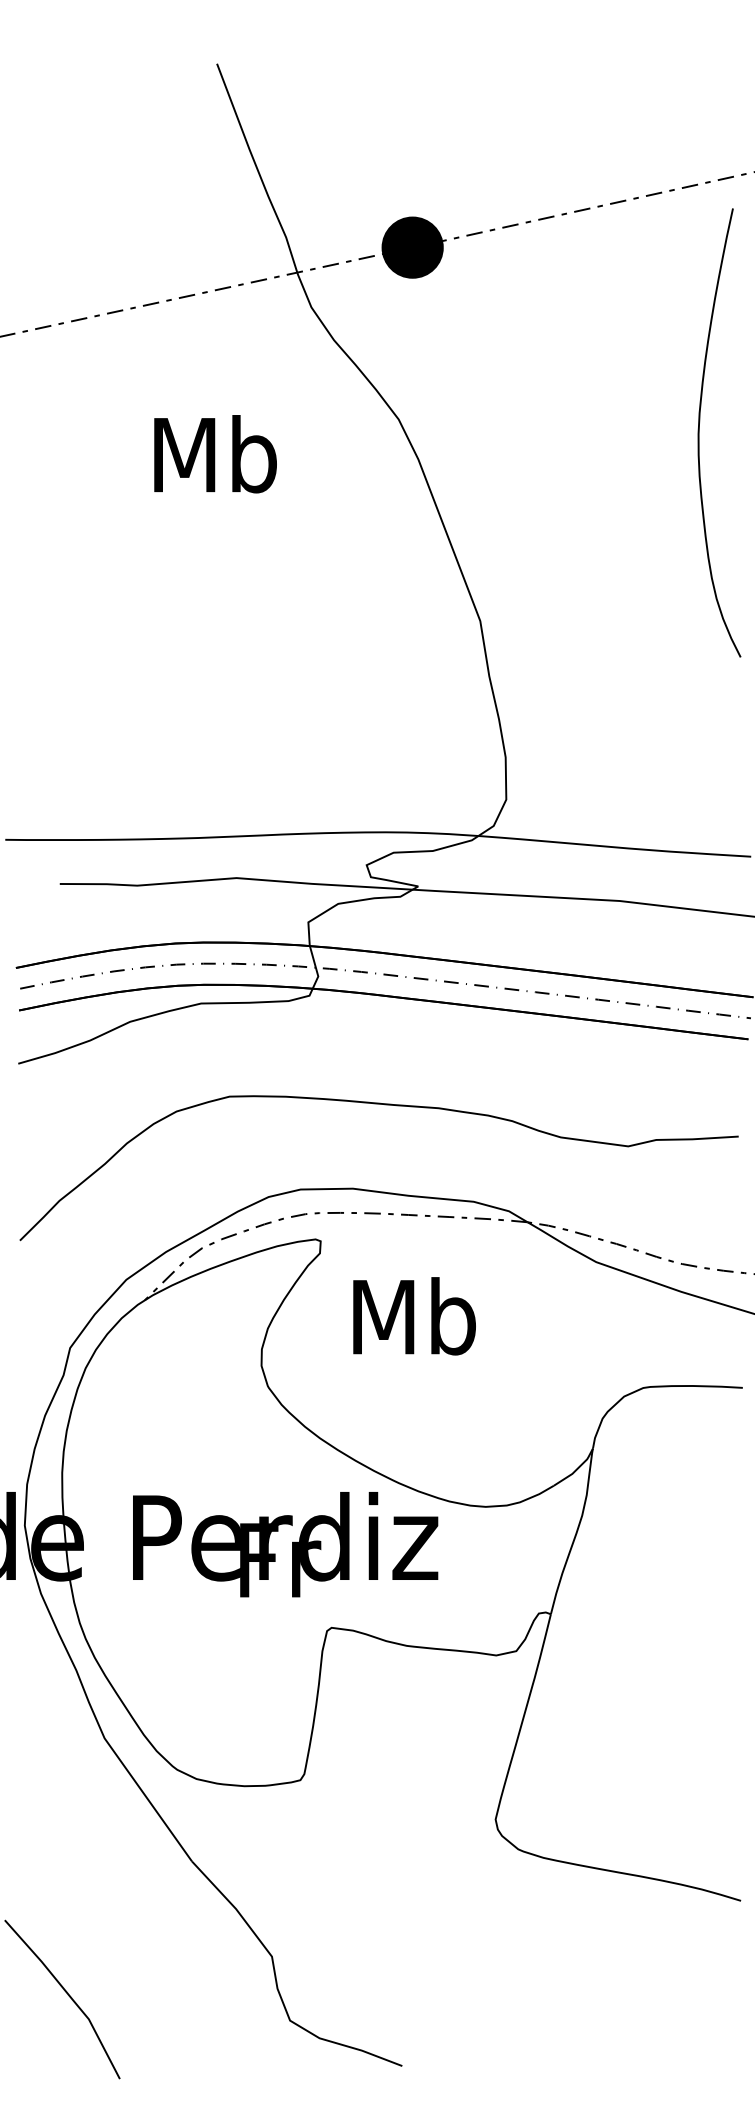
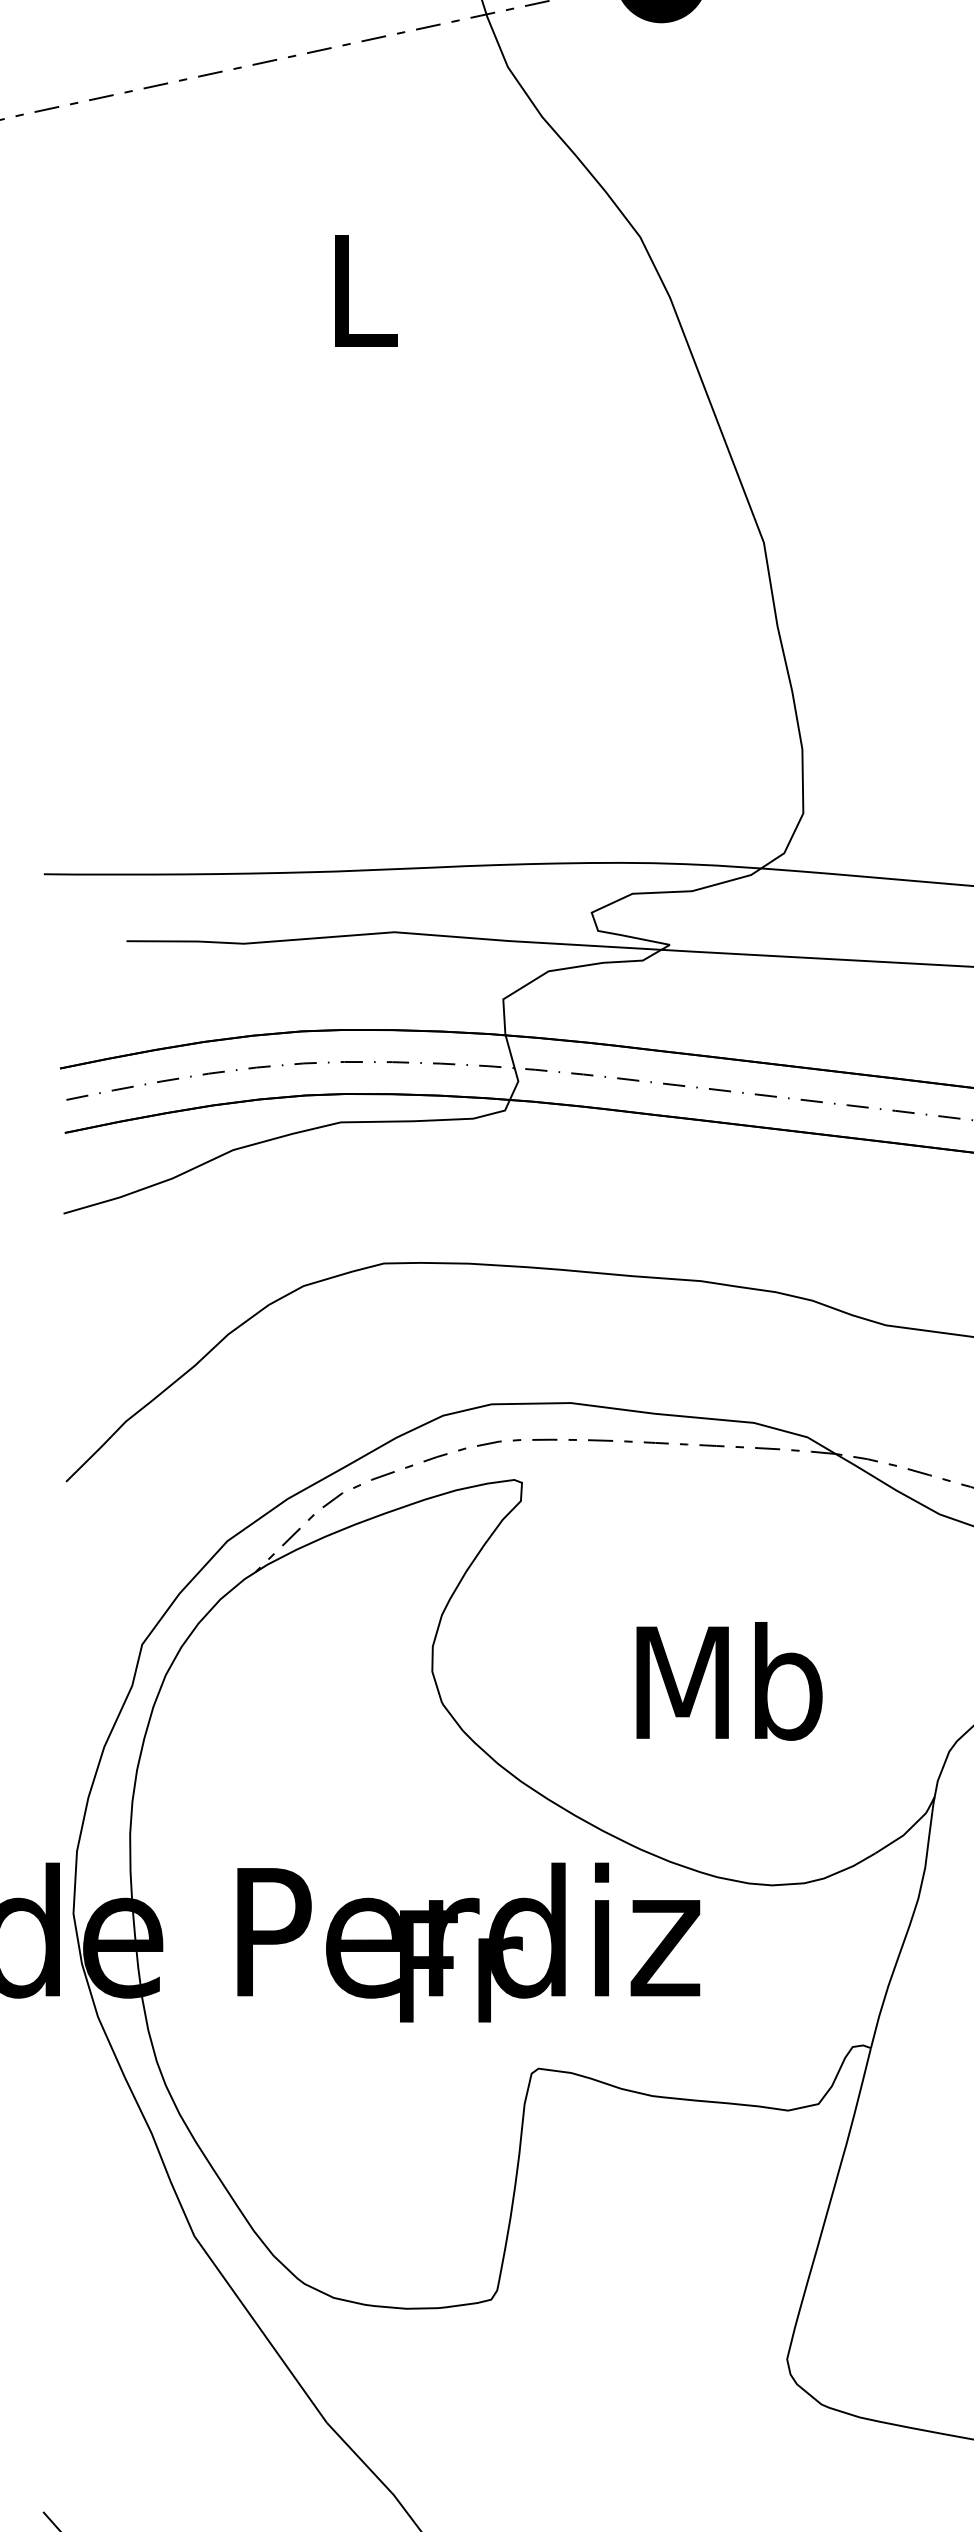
text: (215, 454) -> (362, 290), Mb -> L
text: (414, 1316) -> (729, 1681), moved

